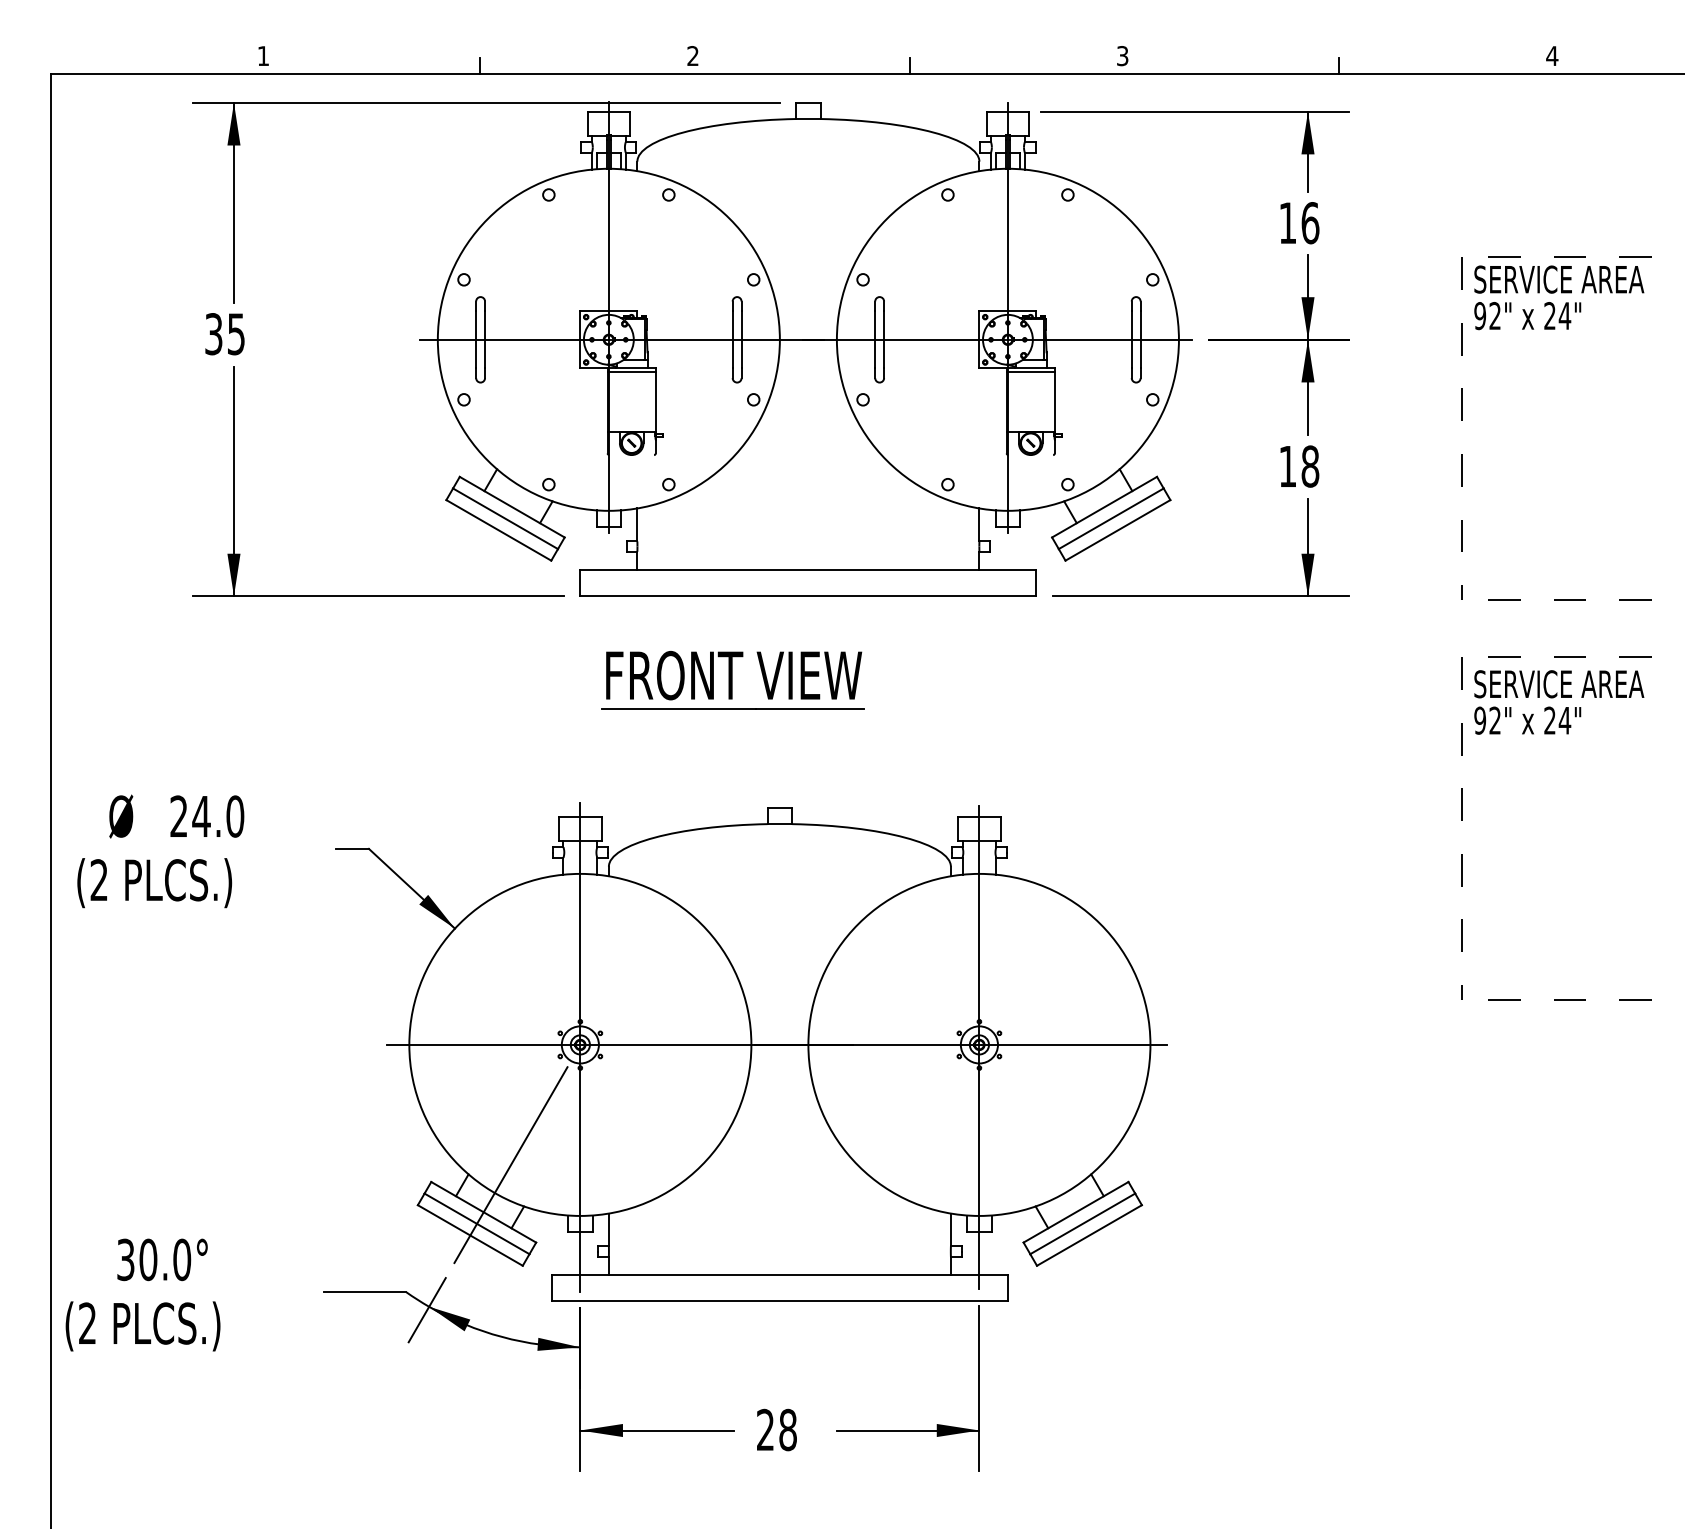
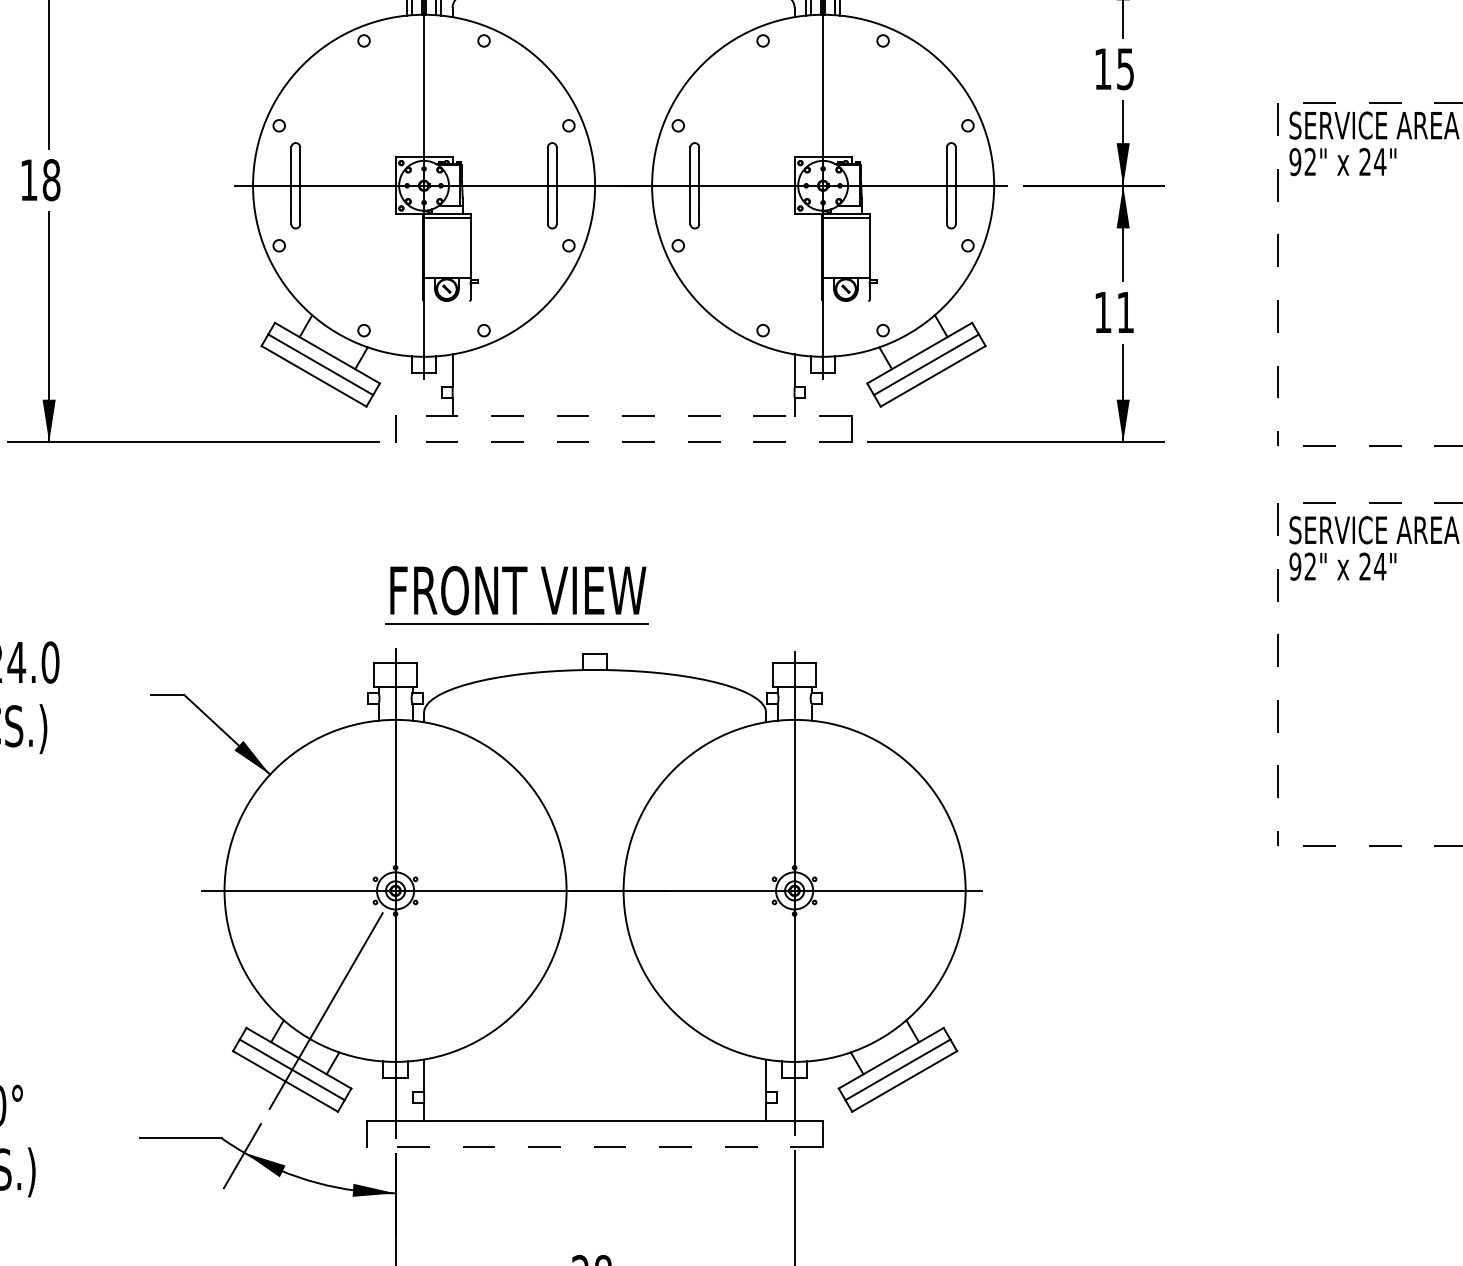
text: (1310, 223) -> (1125, 69), 16 -> 15
text: (225, 334) -> (40, 180), 35 -> 18
text: (1310, 466) -> (1125, 312), 18 -> 11
line: (807, 569) -> (622, 415), solid -> dashed
line: (807, 596) -> (622, 442), solid -> dashed
part: (732, 679) -> (516, 594), moved
line: (779, 1301) -> (594, 1147), solid -> dashed

